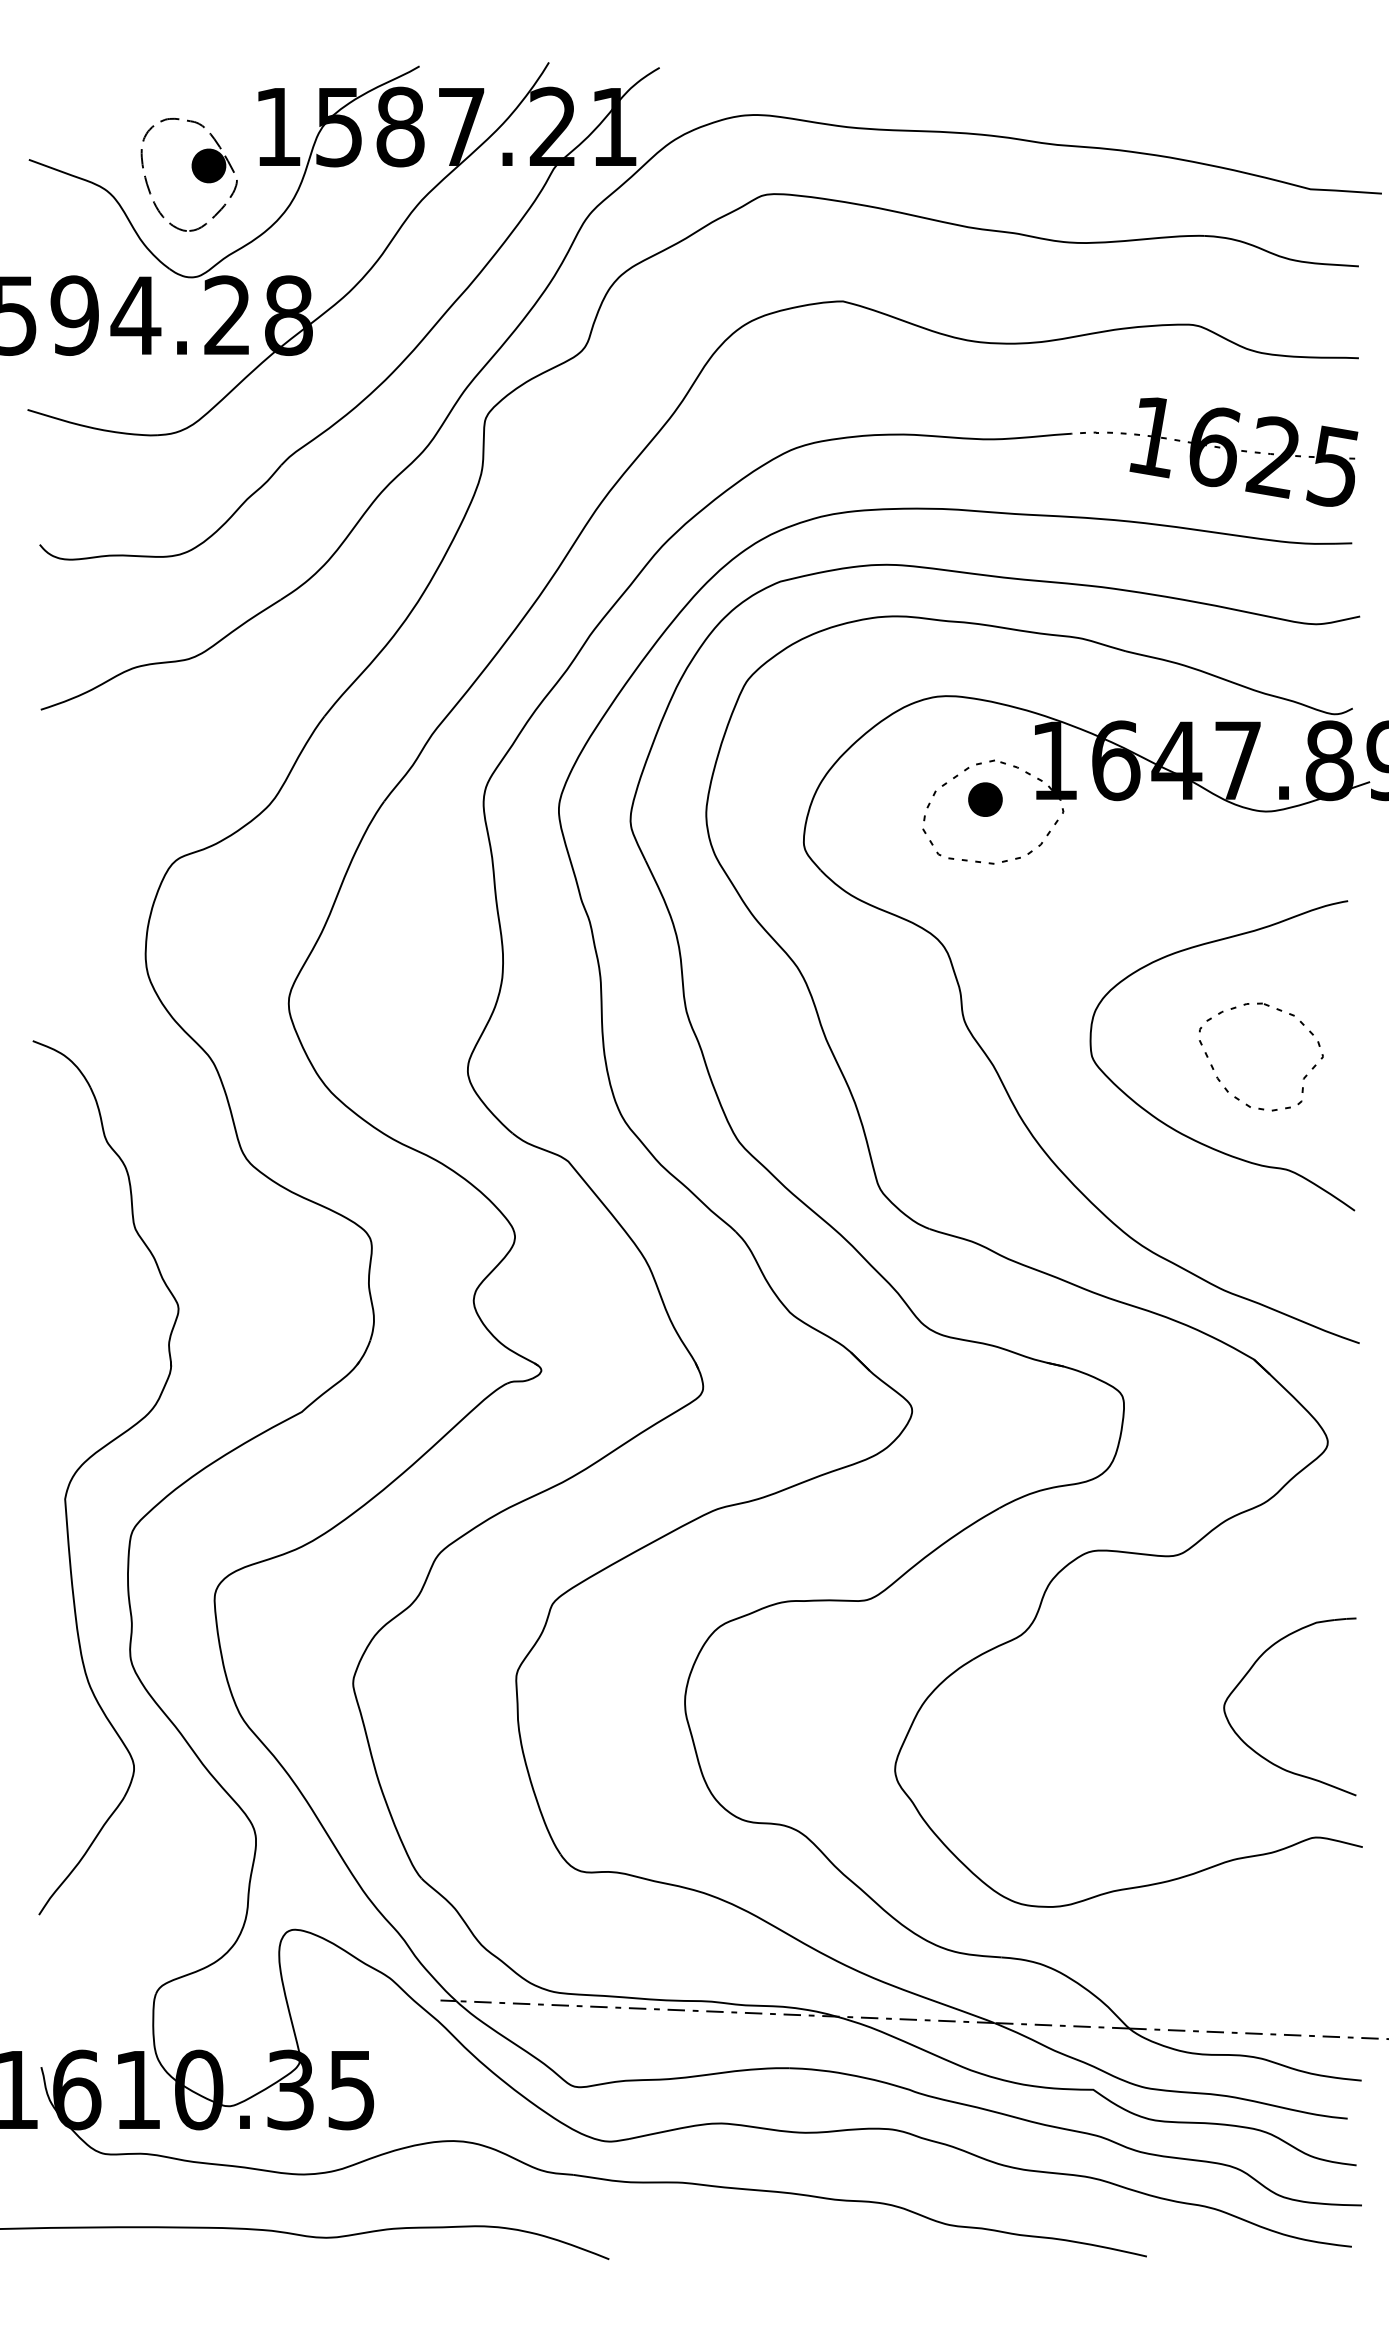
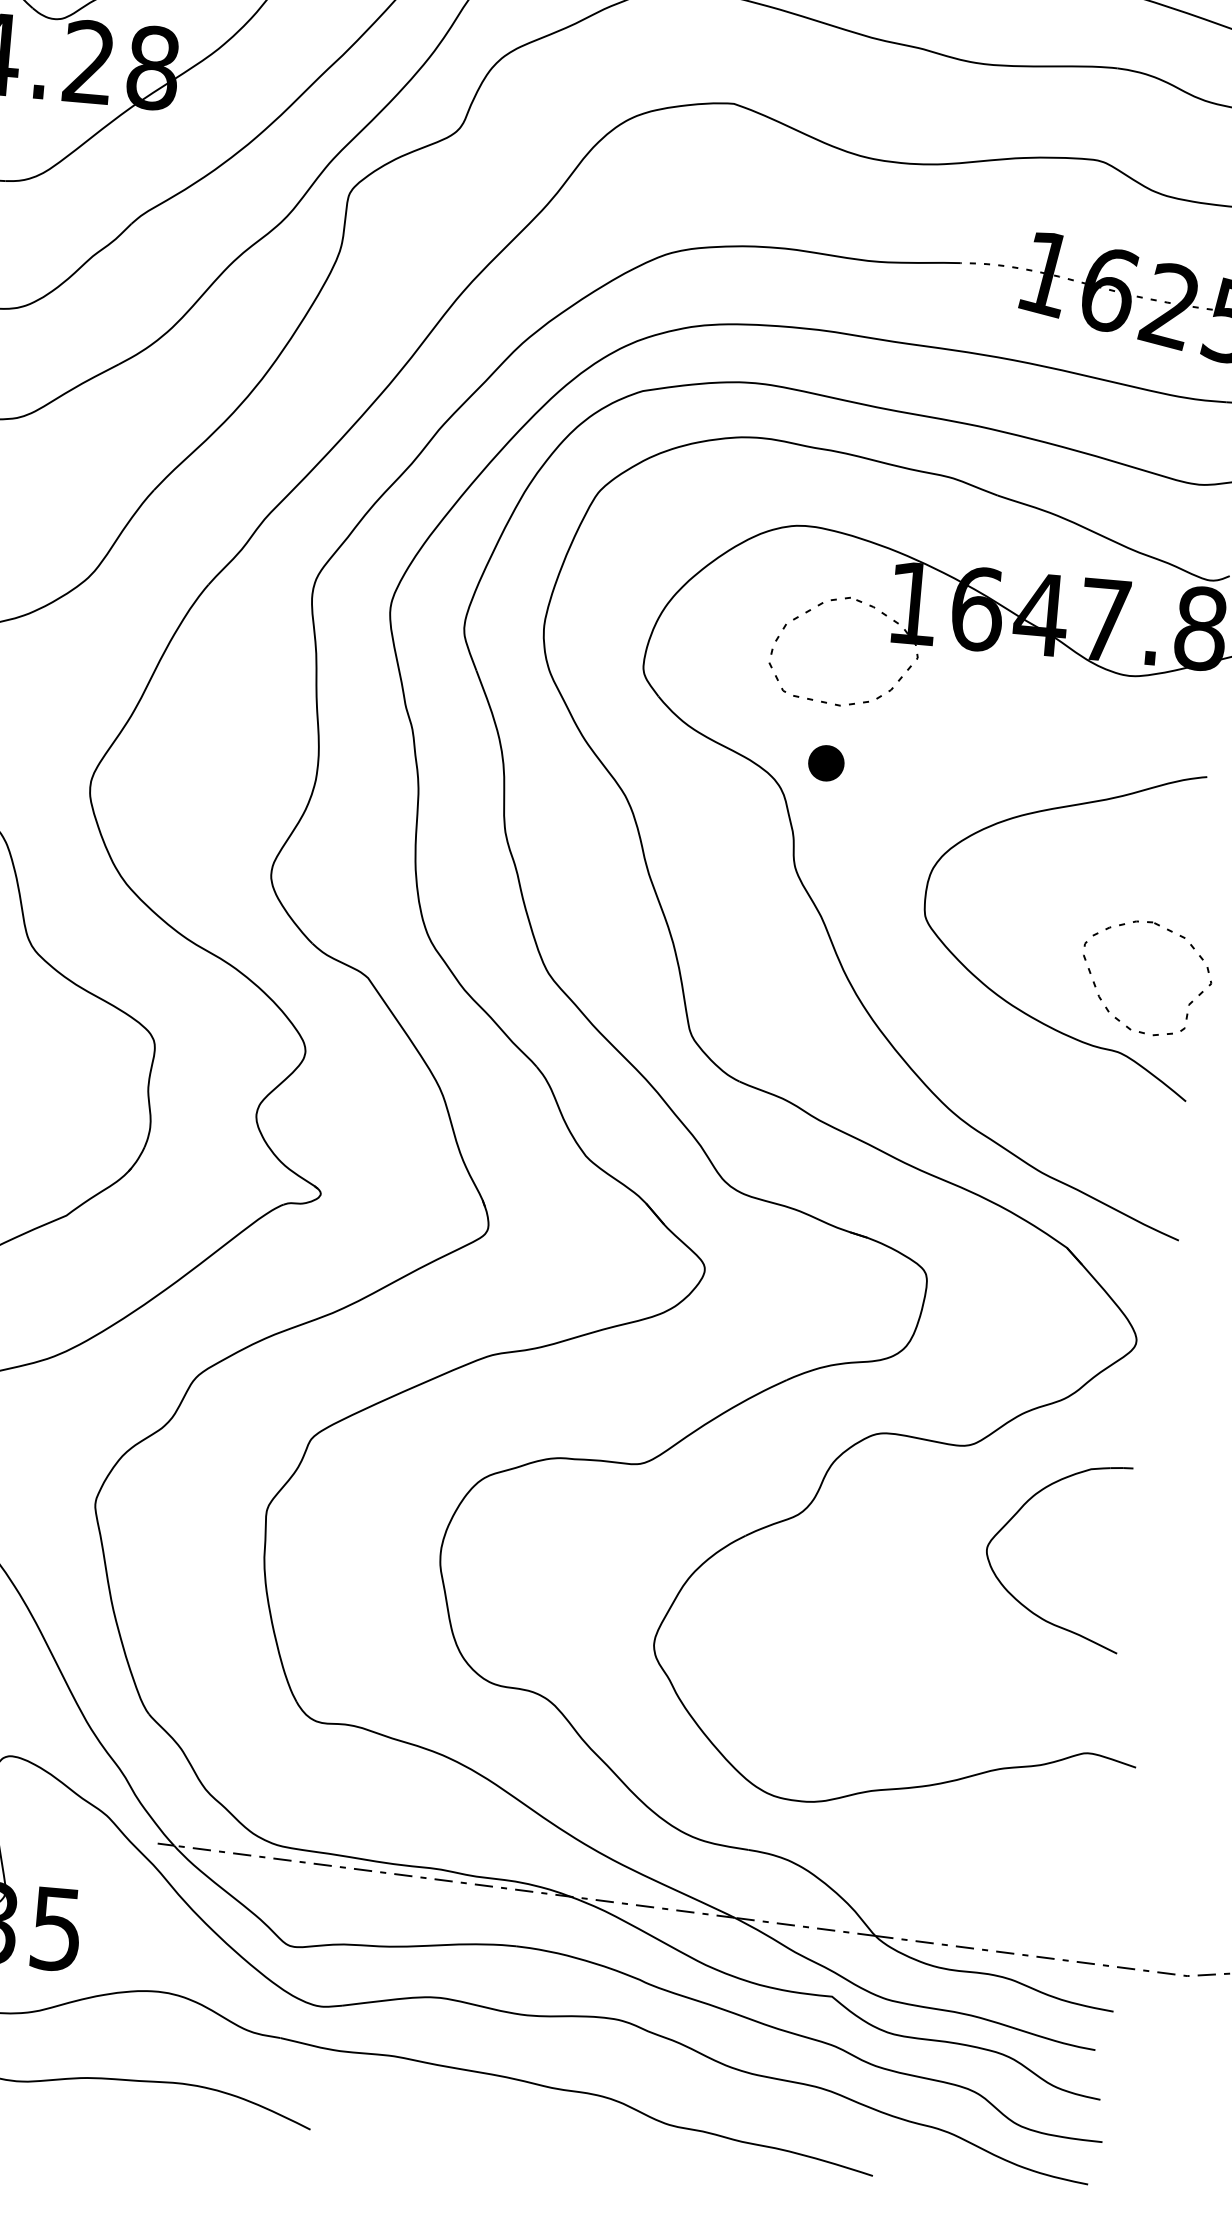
part: (985, 799) -> (826, 763), moved
part: (1220, 1080) -> (1101, 999), moved
part: (1248, 1673) -> (1015, 1516), moved

